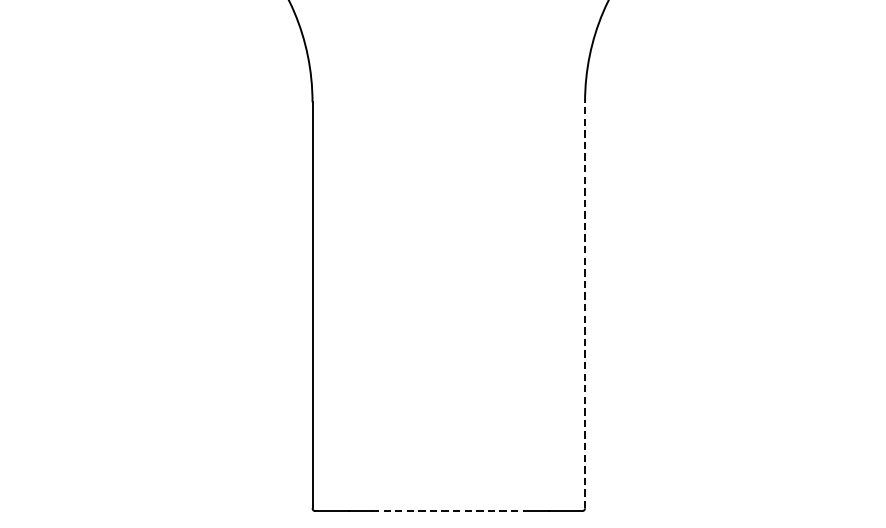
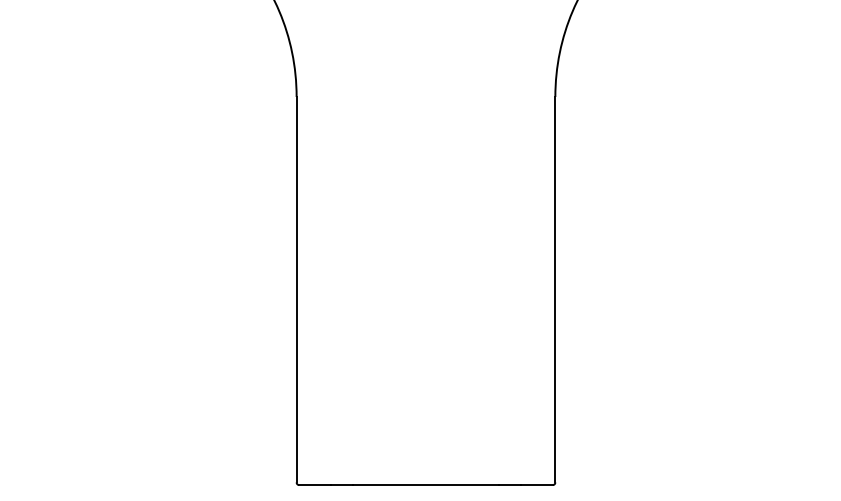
line: (585, 305) -> (555, 289), dashed -> solid
line: (448, 511) -> (425, 485), dashed -> solid

